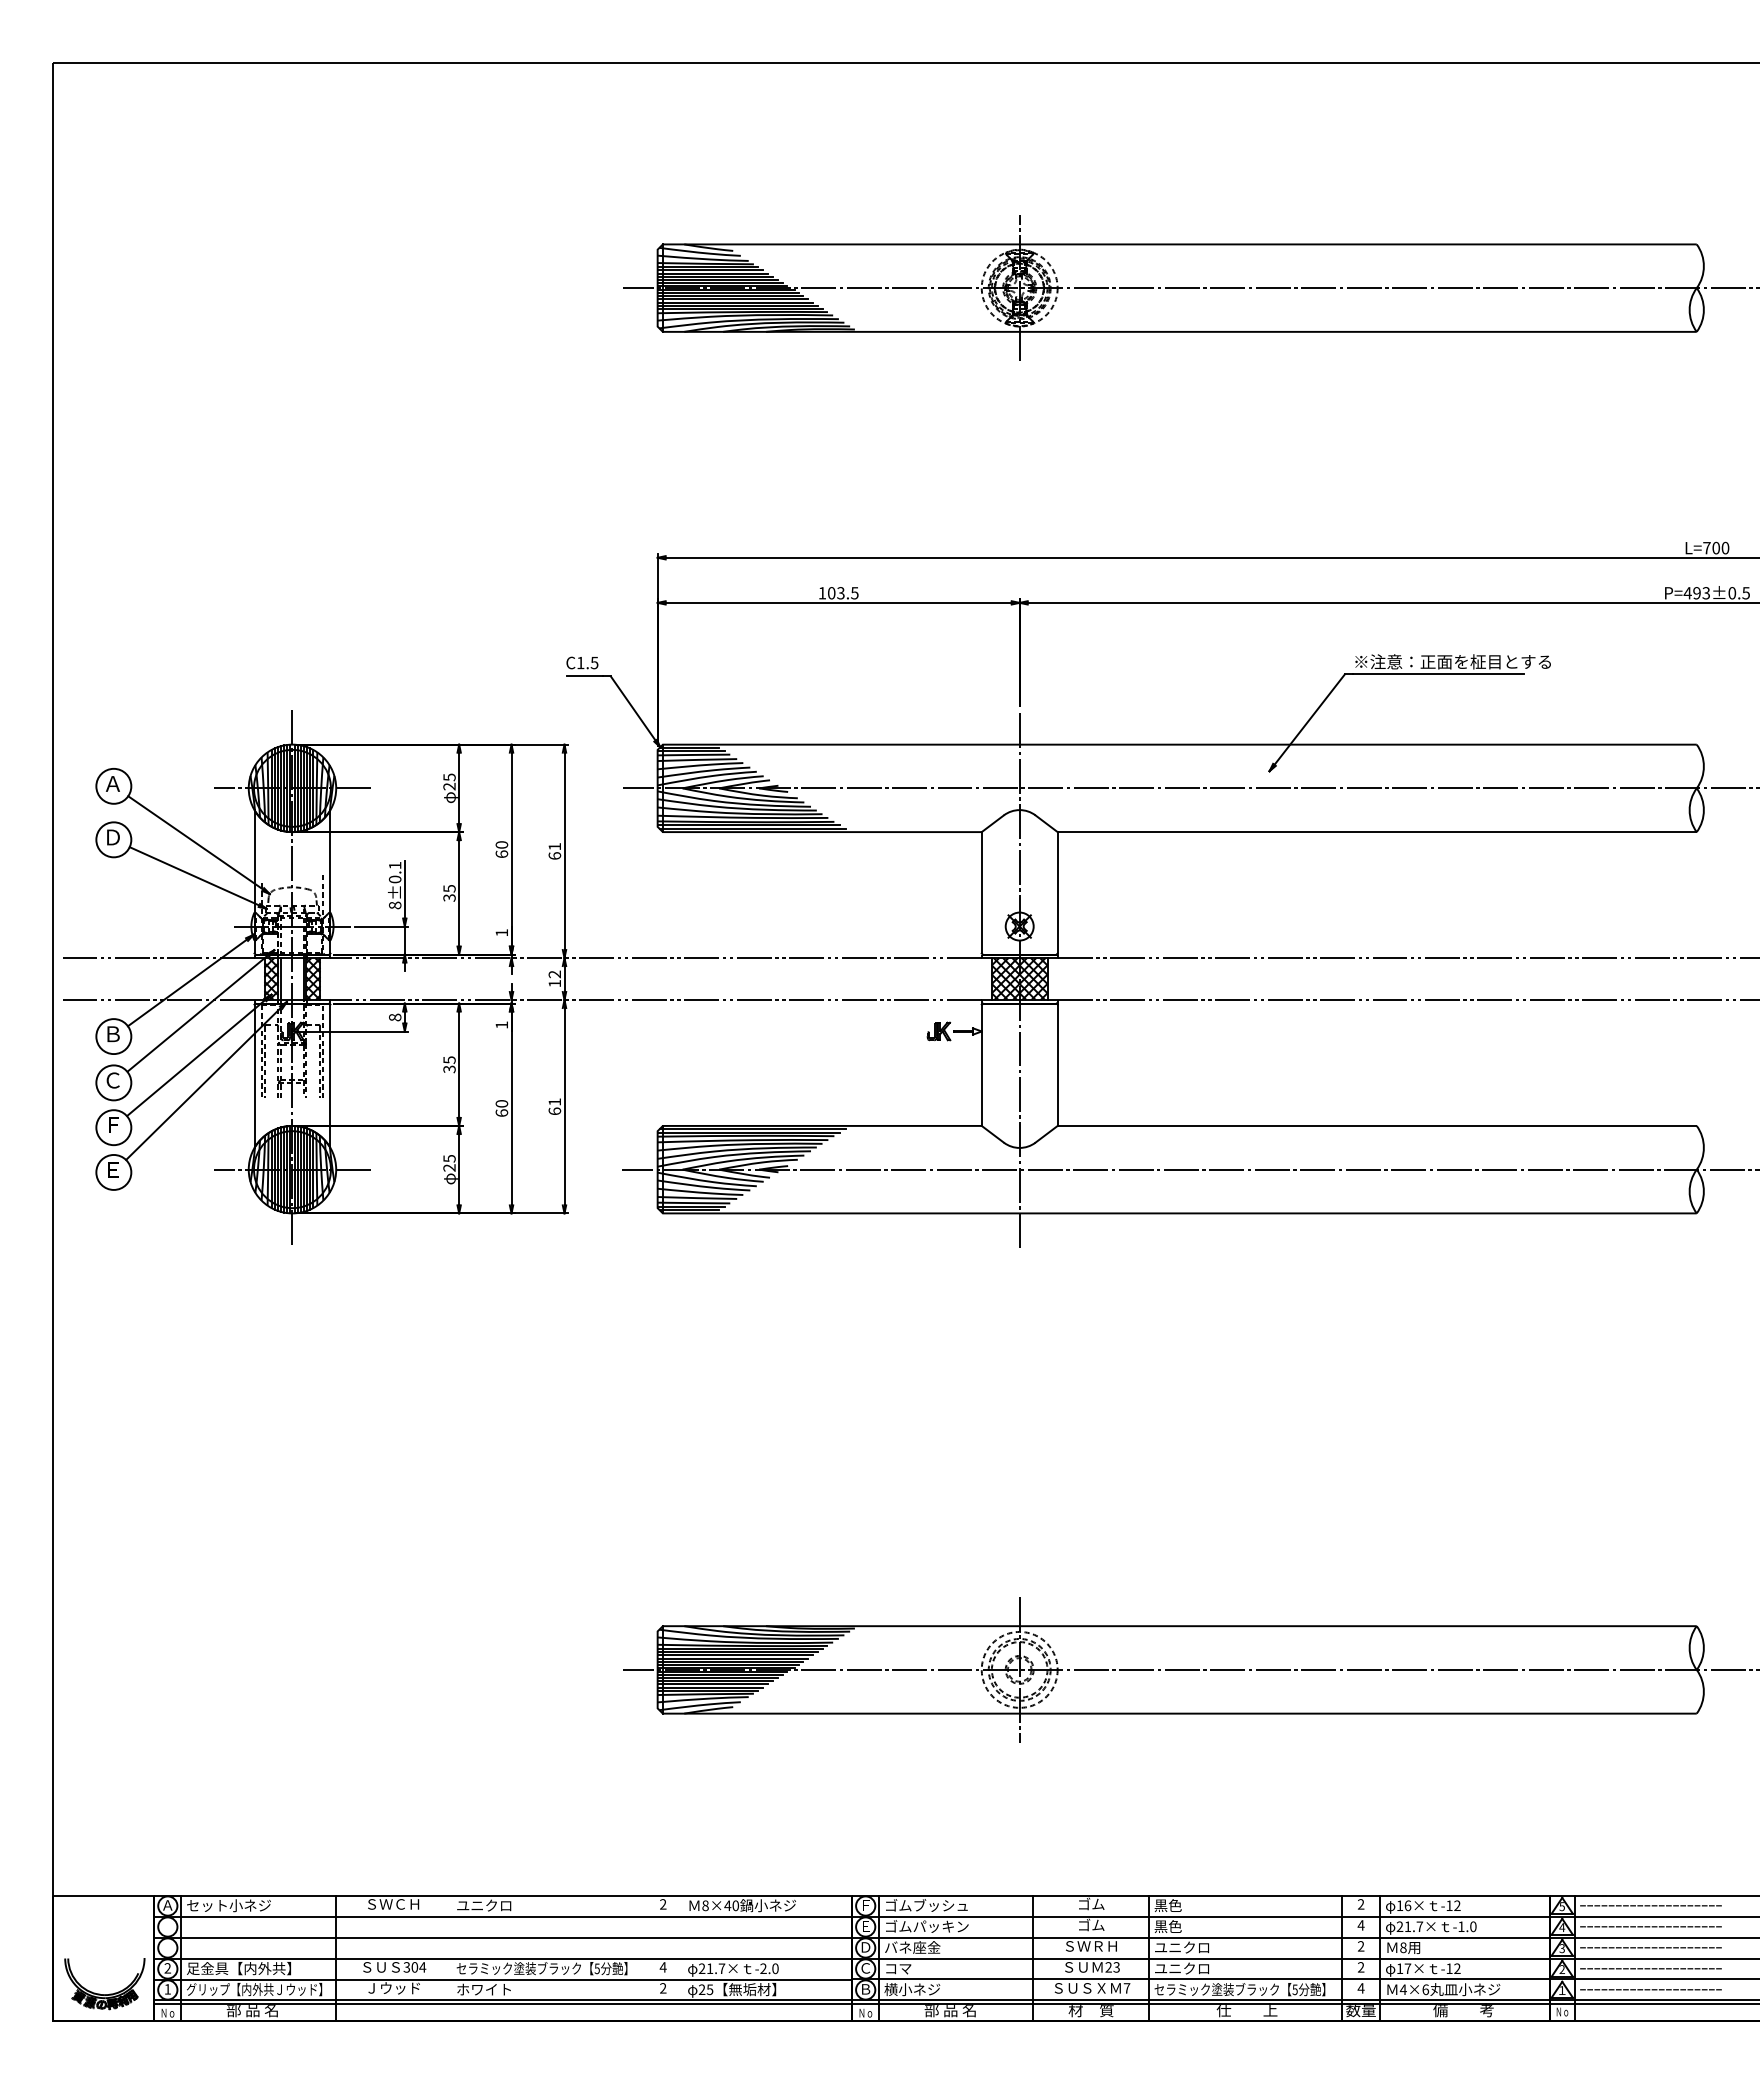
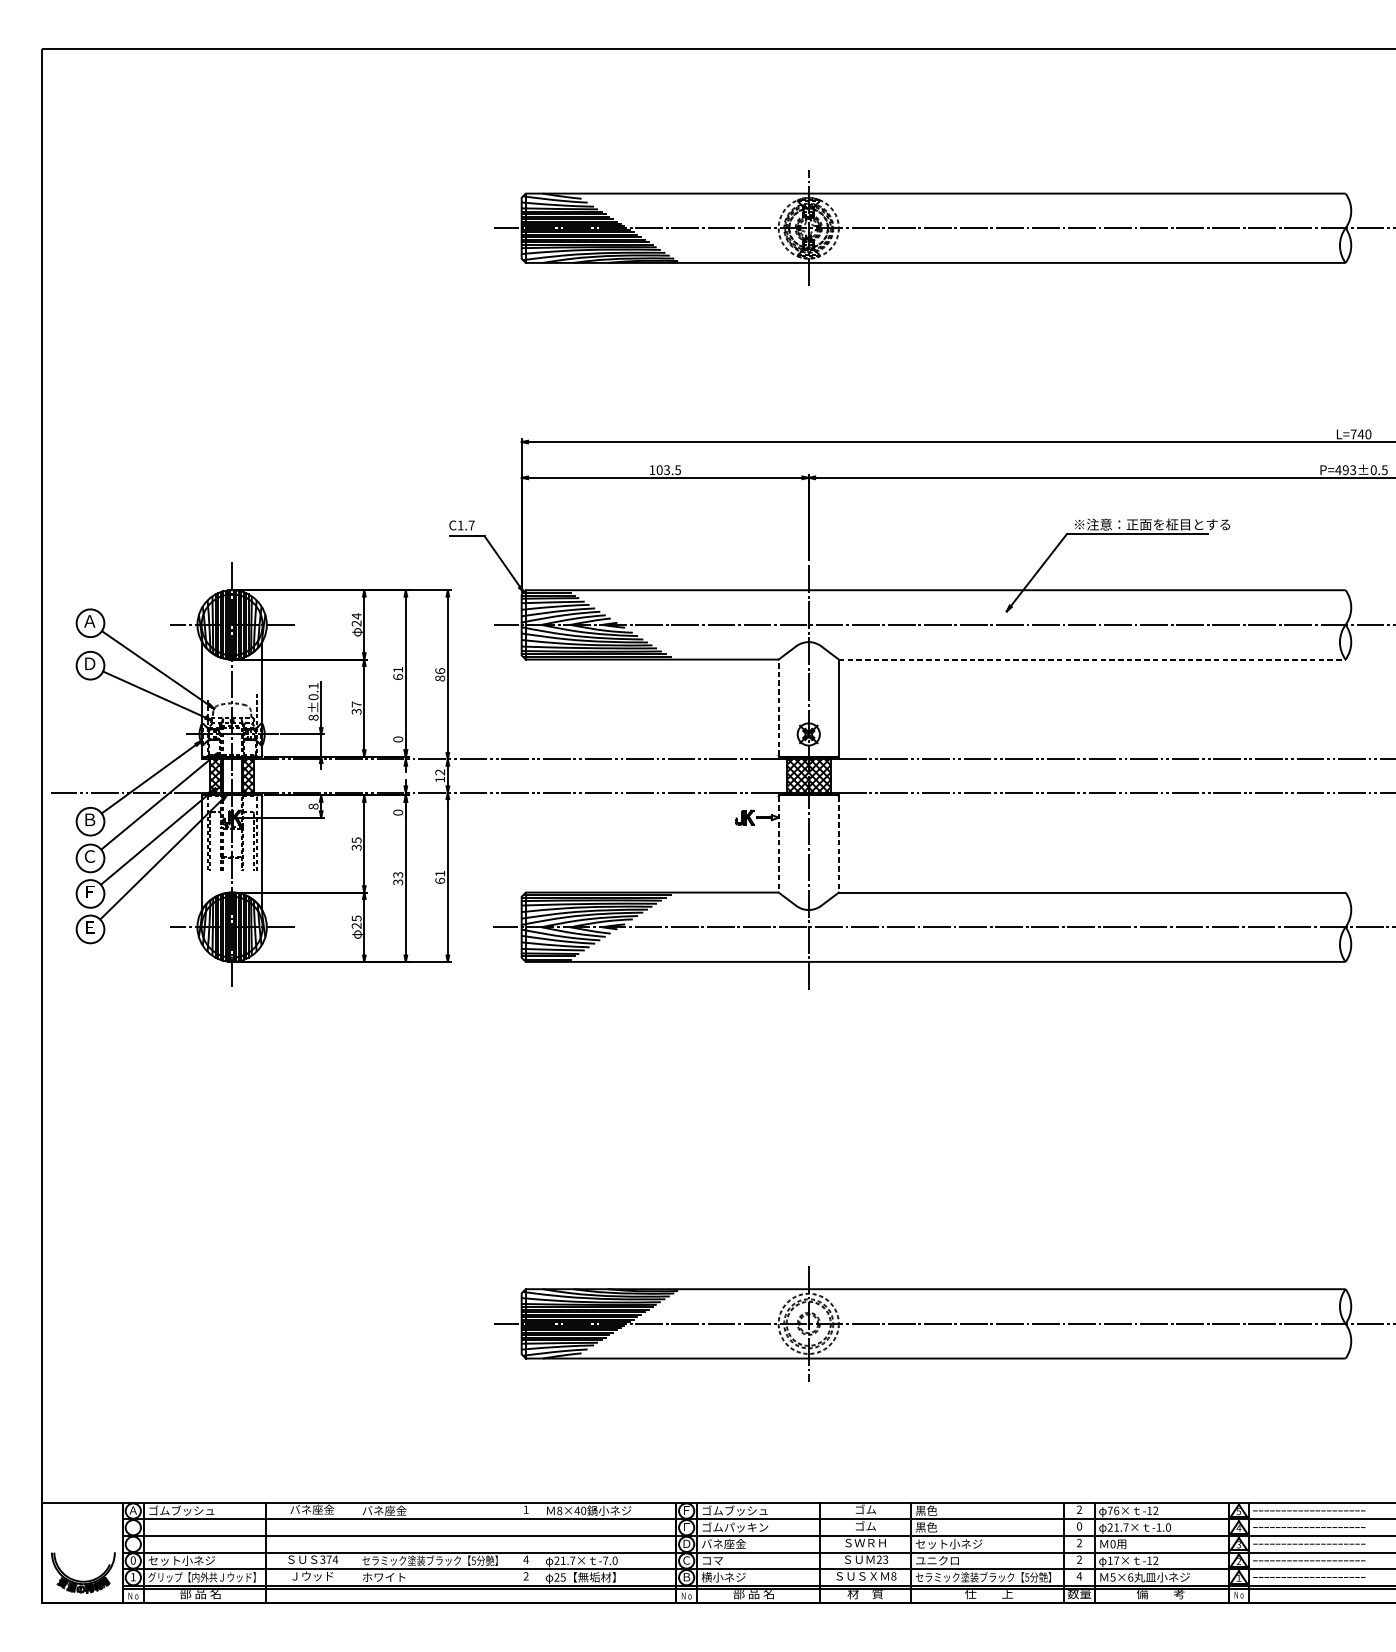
text: (1716, 547) -> (1361, 433), L=700 -> L=740
text: (594, 663) -> (471, 525), C1.5 -> C1.7
text: (449, 777) -> (356, 616), 25 -> 24
line: (1377, 832) -> (1092, 659), solid -> dashed
text: (501, 844) -> (397, 669), 60 -> 61
text: (554, 850) -> (439, 674), 61 -> 86
text: (449, 888) -> (356, 704), 35 -> 37
line: (981, 892) -> (778, 707), solid -> dashed
text: (501, 932) -> (397, 739), 1 -> 0
line: (158, 958) -> (125, 759), removed
text: (501, 1024) -> (397, 812), 1 -> 0
line: (981, 1065) -> (778, 844), solid -> dashed
line: (1057, 1065) -> (838, 844), solid -> dashed
text: (501, 1108) -> (397, 878), 60 -> 33
text: (393, 1903) -> (312, 1509), ＳＷＣＨ -> バネ座金
text: (663, 1904) -> (526, 1509), 2 -> 1
text: (228, 1905) -> (181, 1510), セット小ネジ -> ゴムブッシュ
text: (484, 1905) -> (384, 1510), ユニクロ -> バネ座金
text: (1399, 1905) -> (1109, 1510), 16× -> 76×
text: (1360, 1925) -> (1078, 1526), 4 -> 0
text: (1196, 1947) -> (948, 1543), ユニクロ -> セット小ネジ
text: (1403, 1947) -> (1113, 1543), 8 -> 0
text: (414, 1967) -> (328, 1559), 304 -> 374
text: (167, 1968) -> (133, 1560), 2 -> 0
text: (238, 1968) -> (189, 1560), 足金具【内外共】 -> セット小ネジ
text: (763, 1968) -> (605, 1560), -2.0 -> -7.0
text: (1126, 1988) -> (893, 1576), 7 -> 8
text: (1402, 1989) -> (1112, 1577), 4×6 -> 5×6

